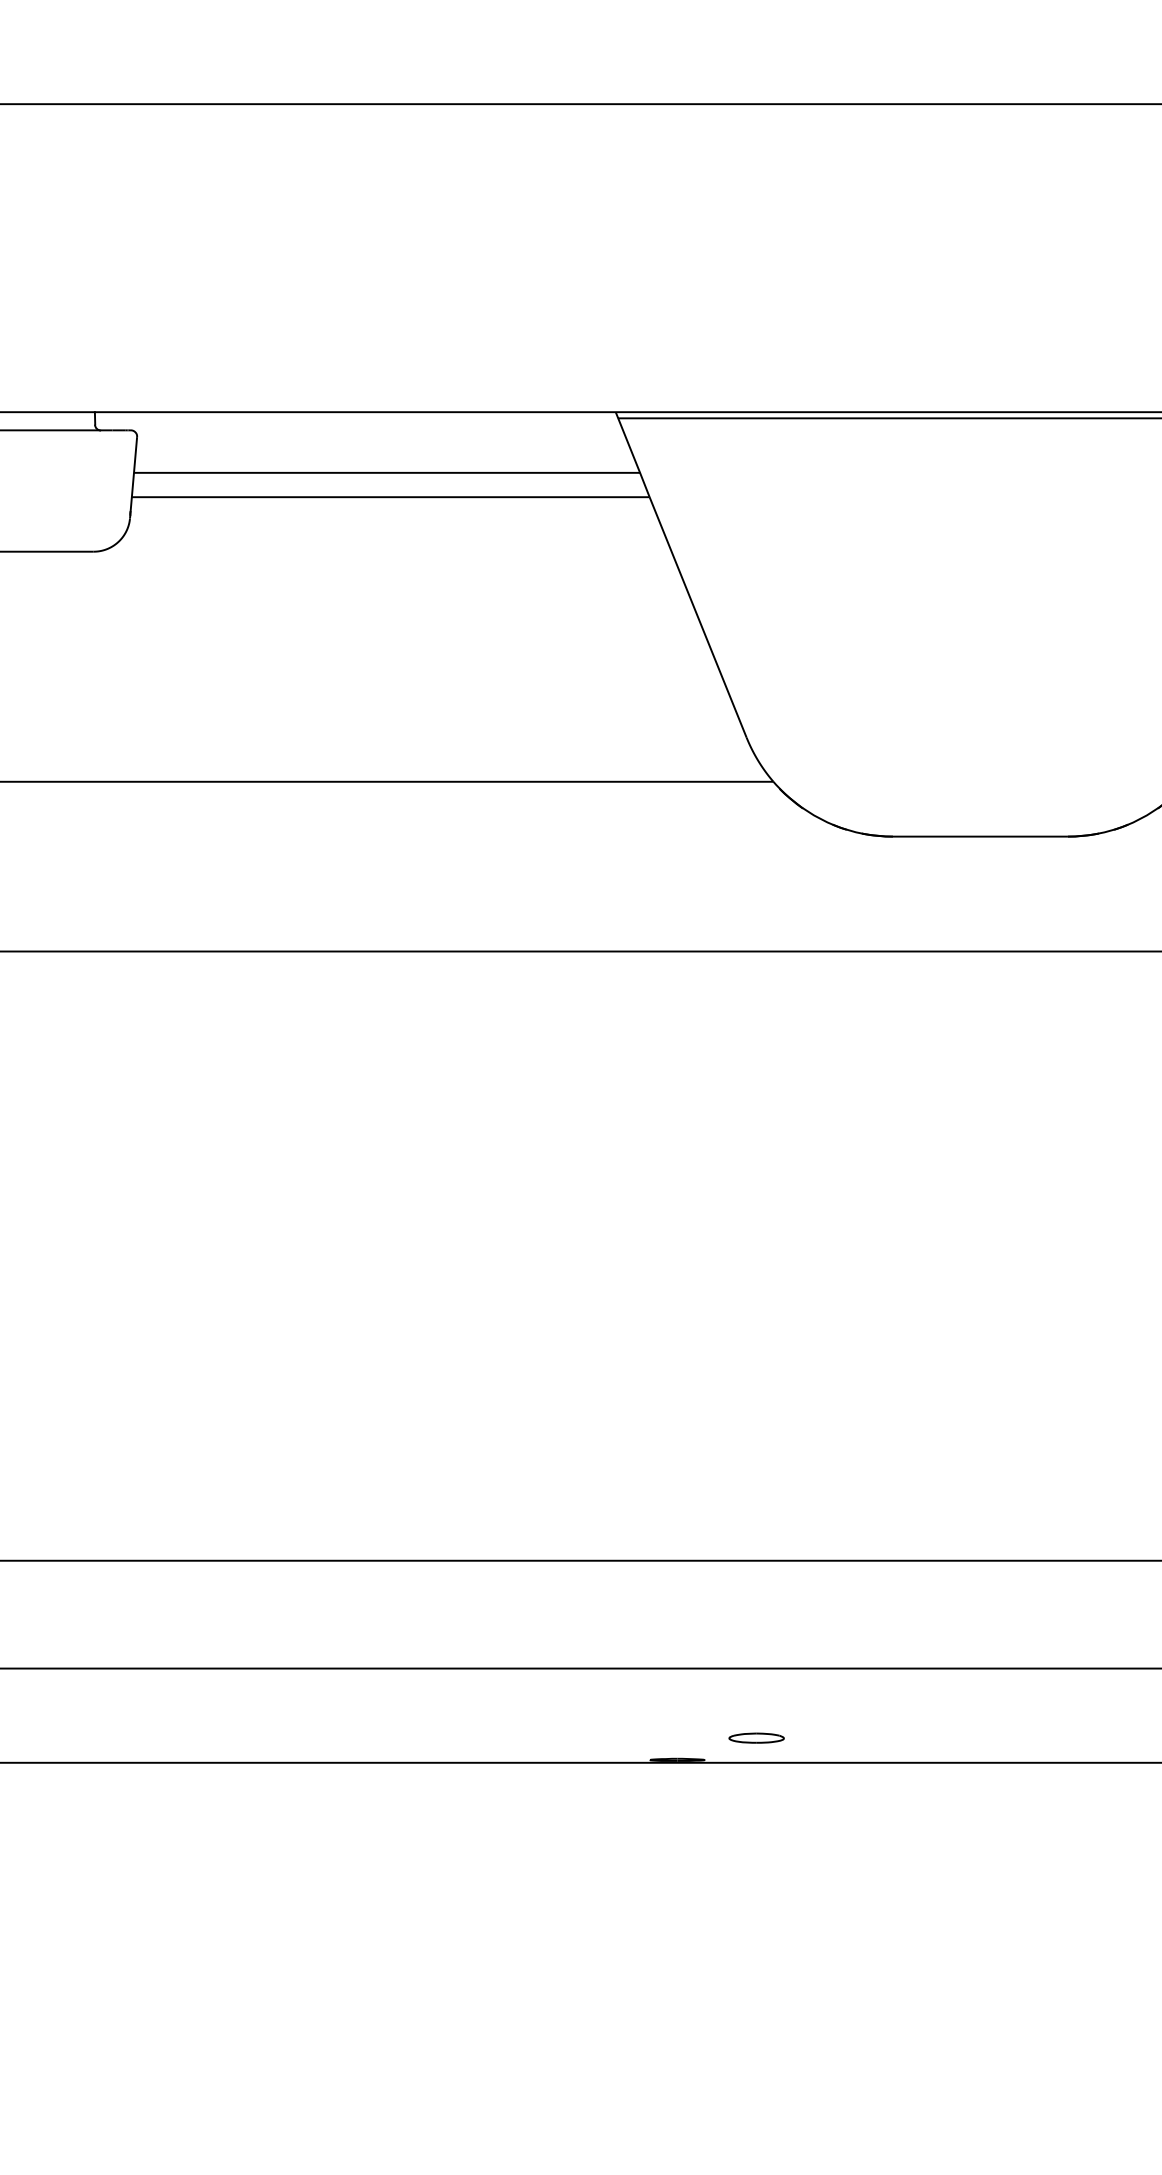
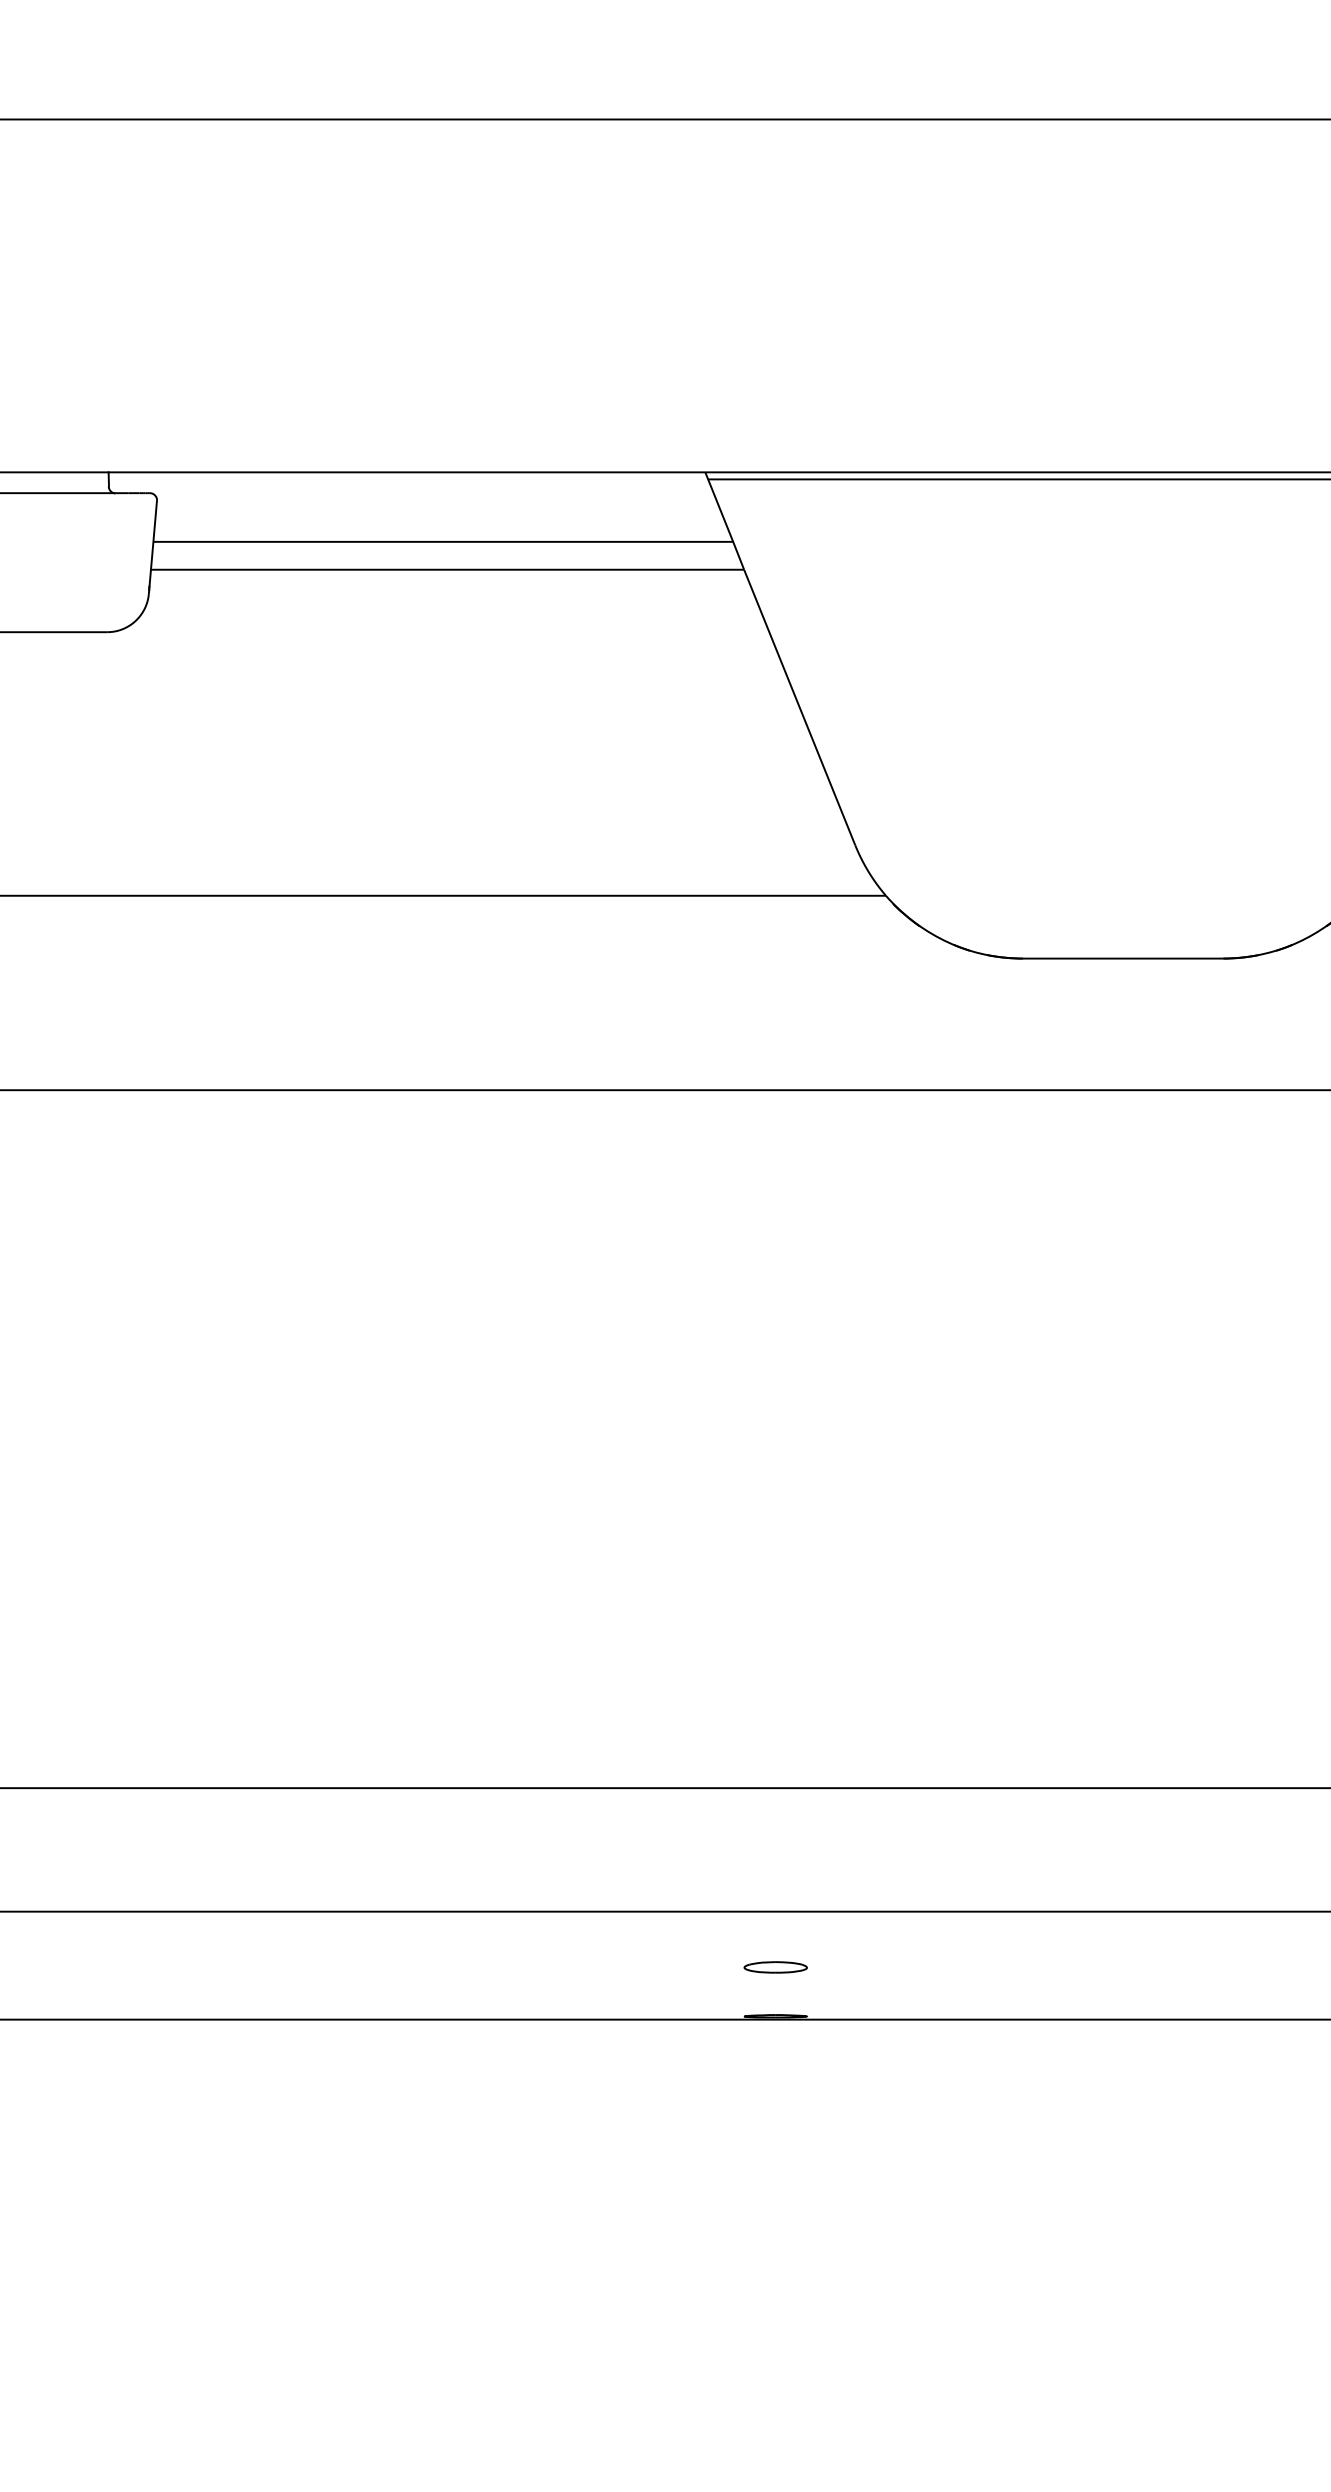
part: (756, 1738) -> (775, 1967), moved

